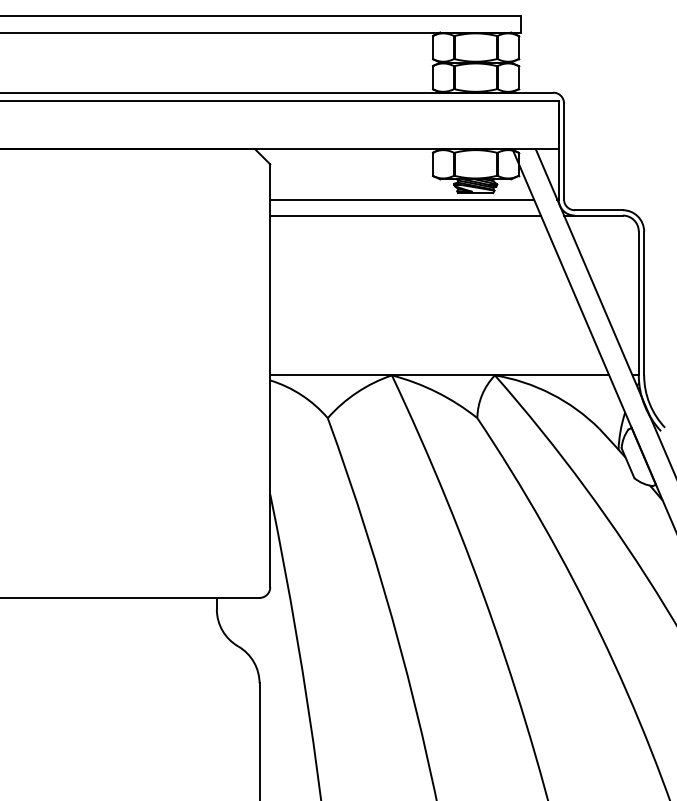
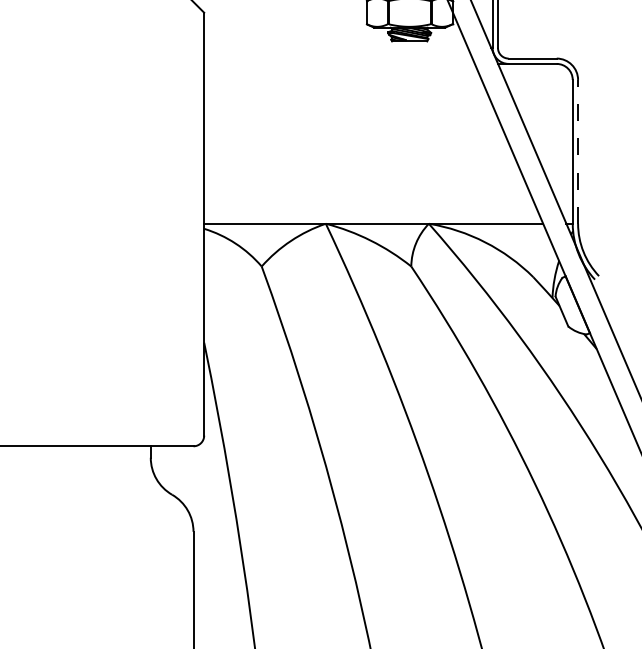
line: (402, 199) -> (336, 47), removed
line: (405, 215) -> (339, 63), removed
line: (644, 303) -> (578, 151), solid -> dashed

